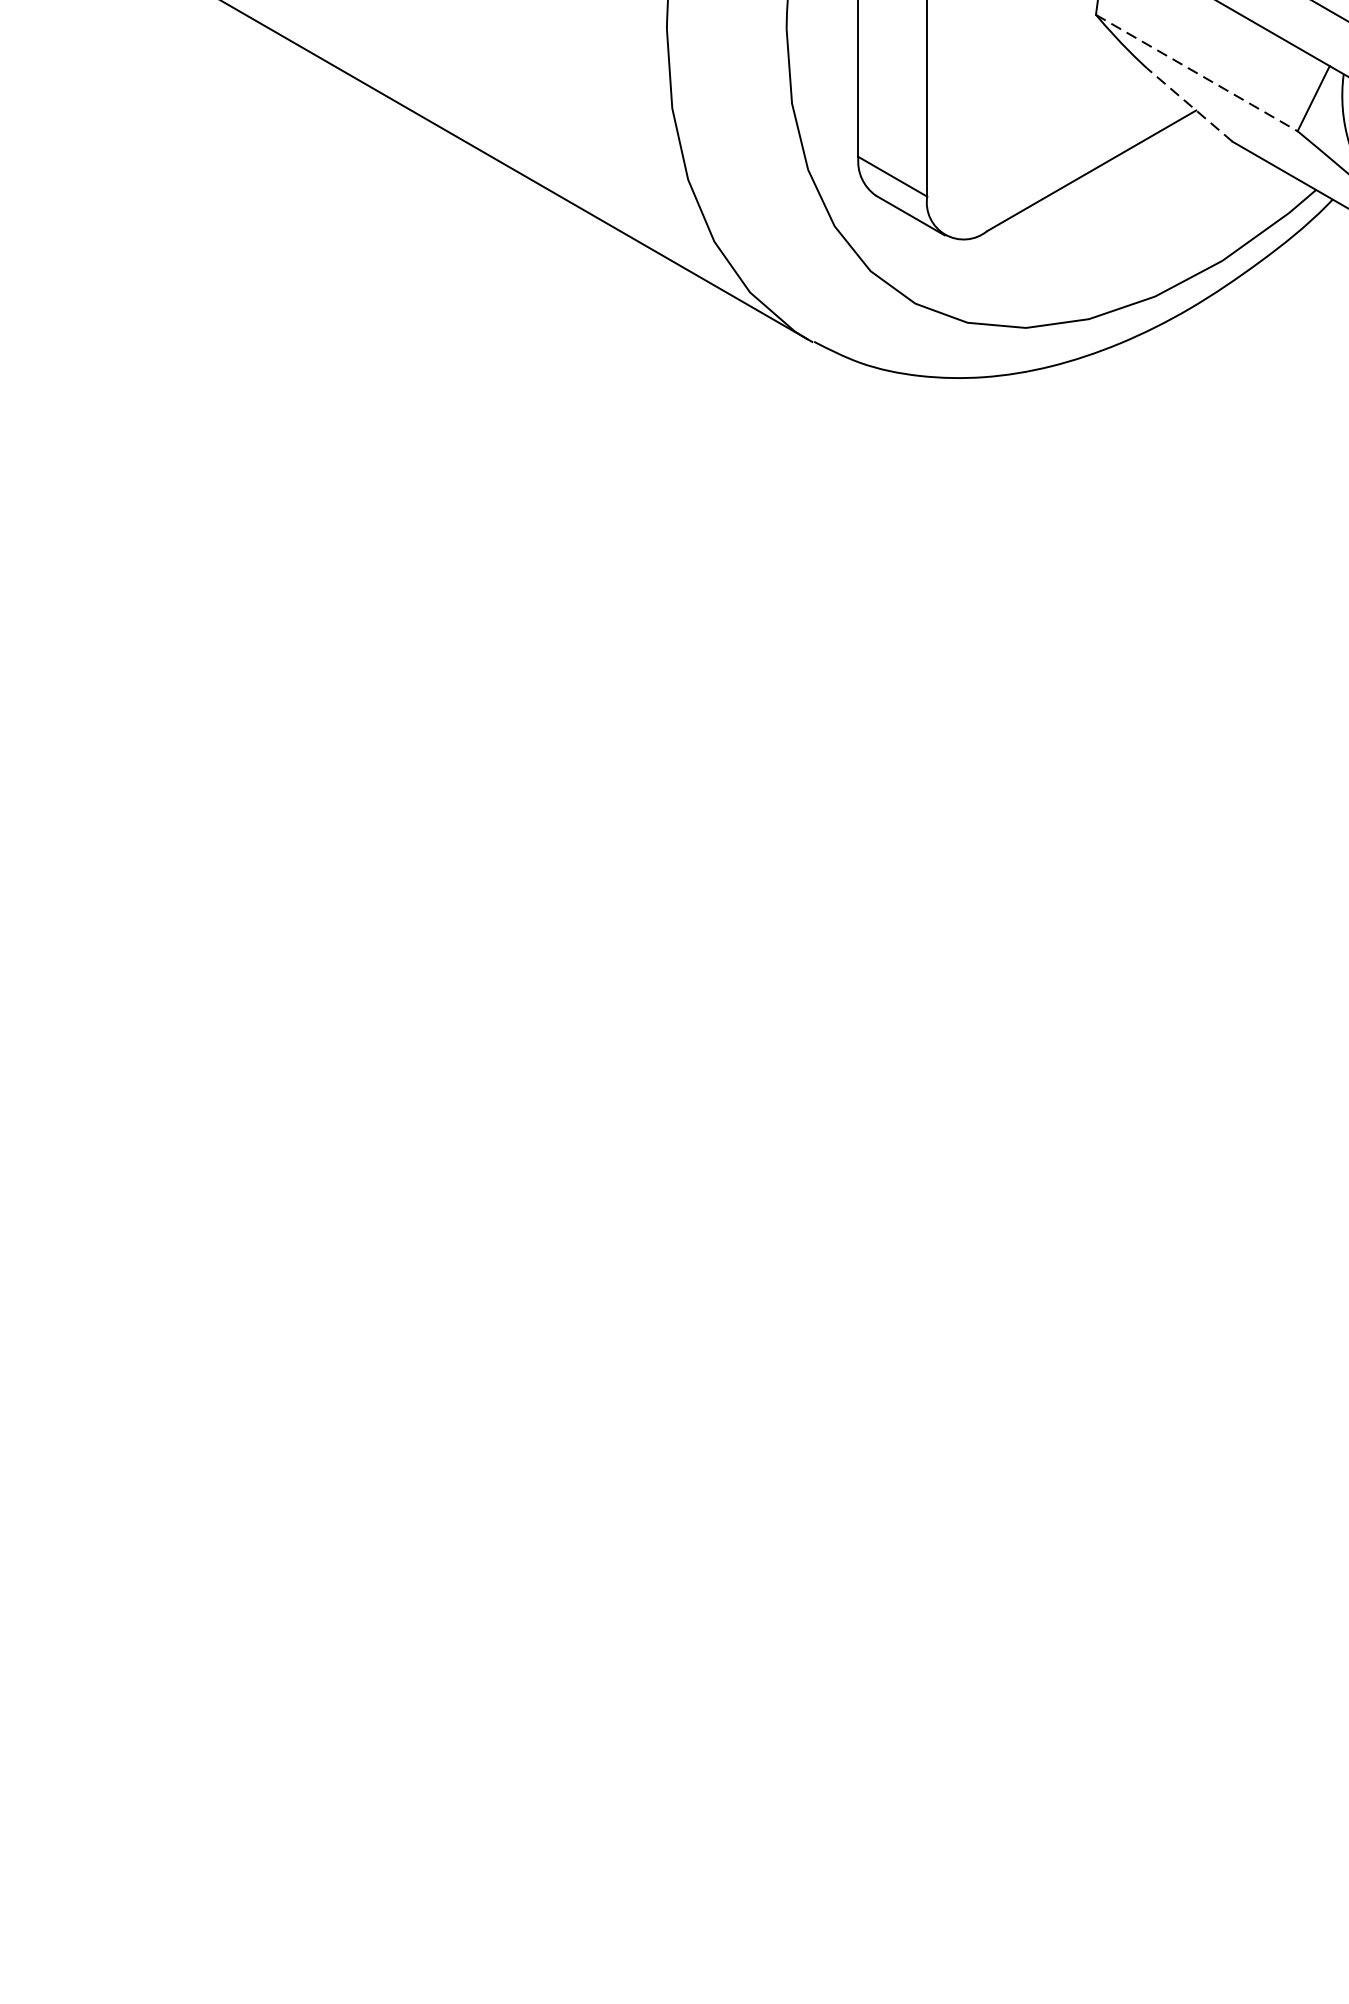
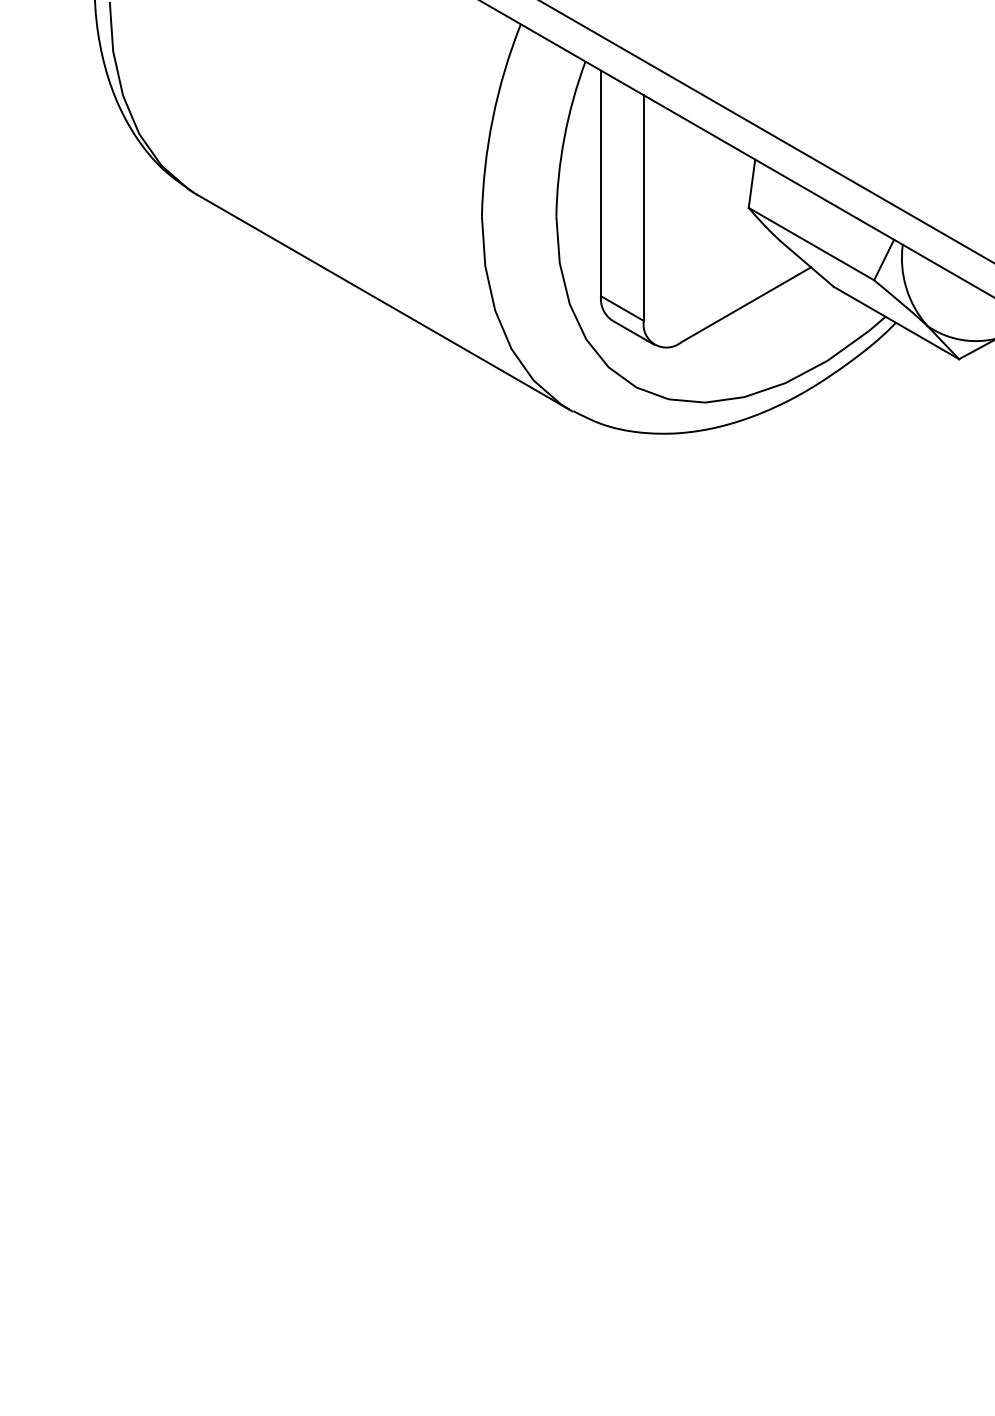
line: (1196, 73) -> (811, 244), dashed -> solid
line: (1188, 104) -> (806, 263), dashed -> solid

